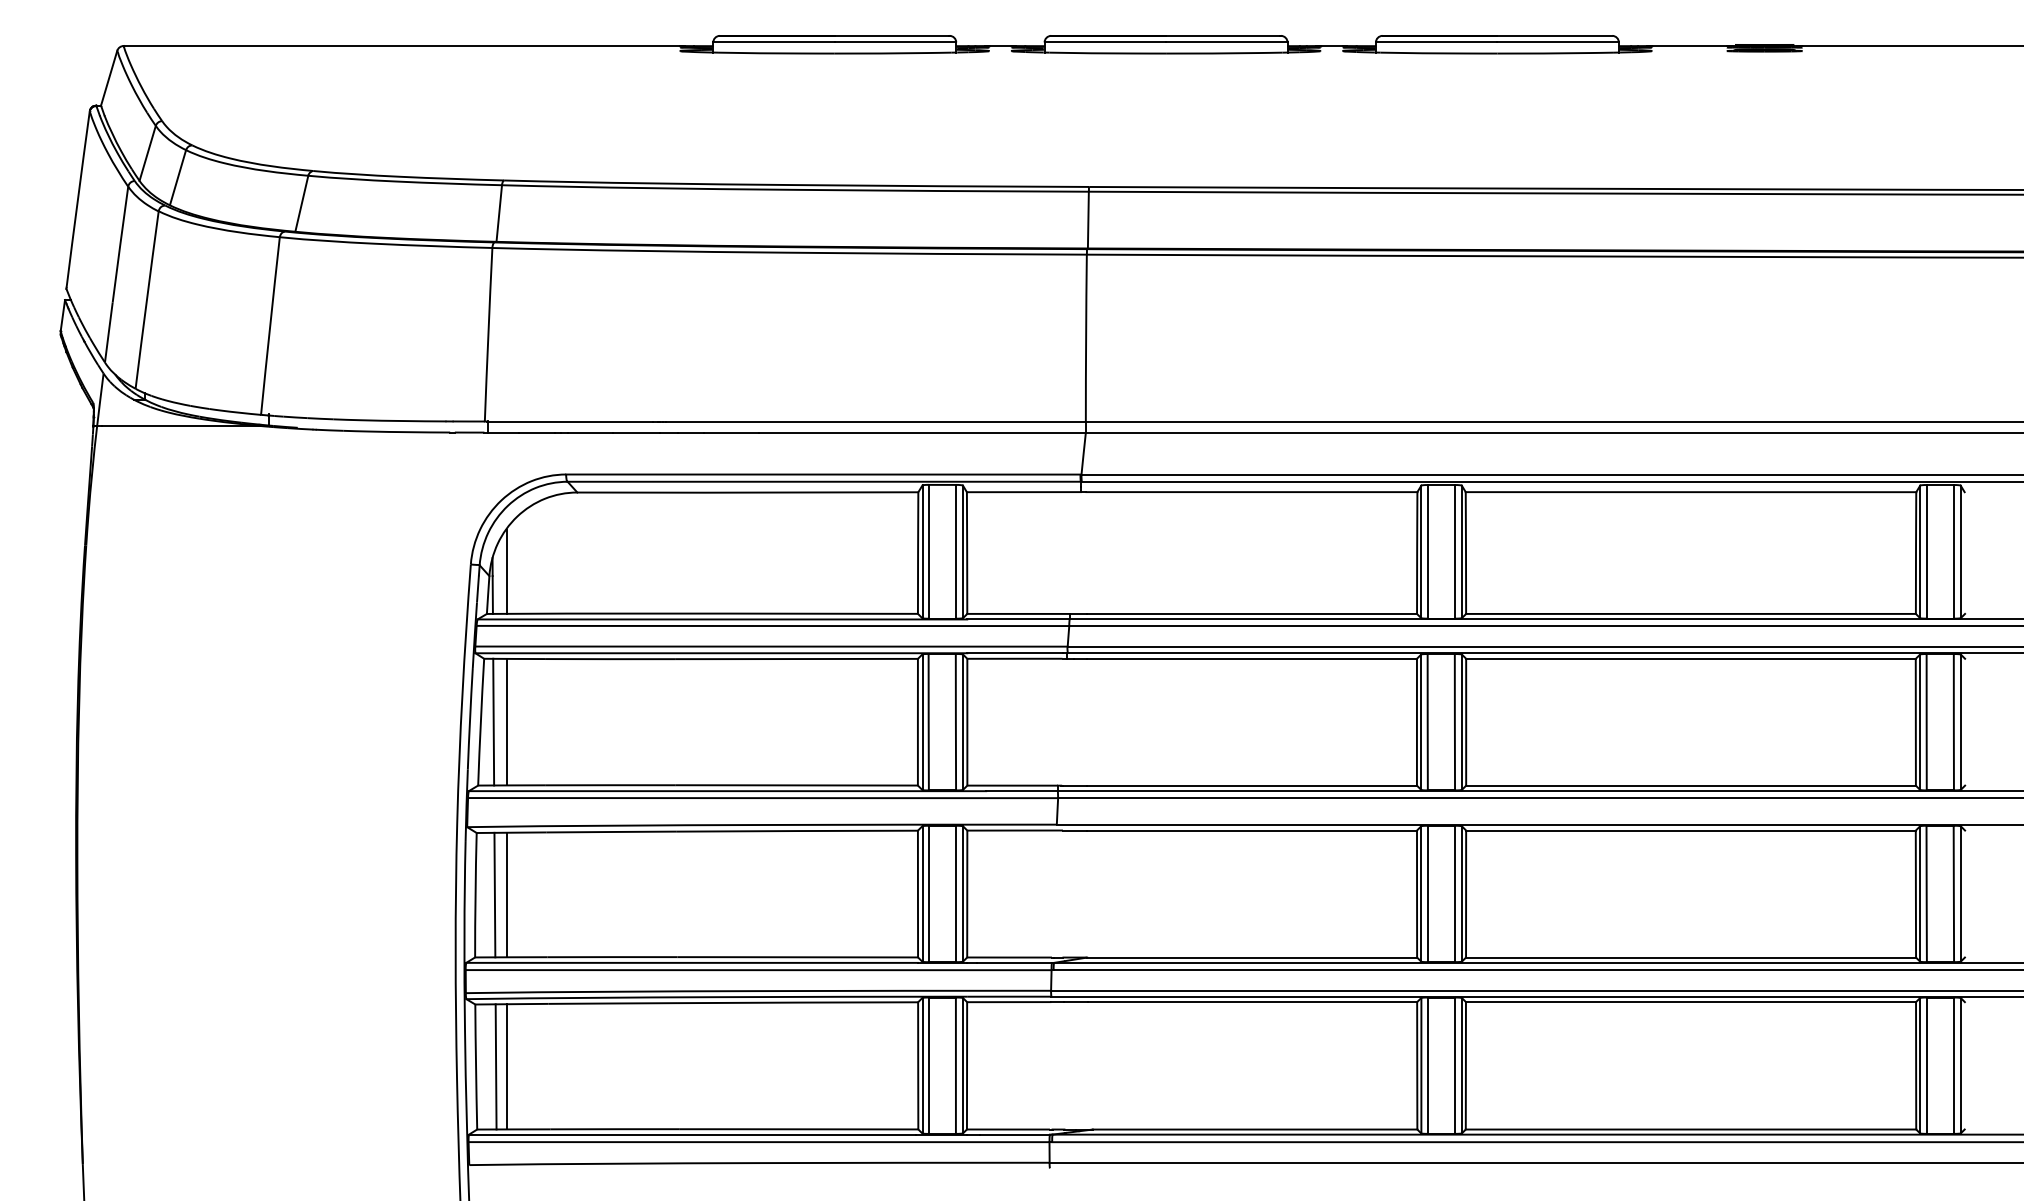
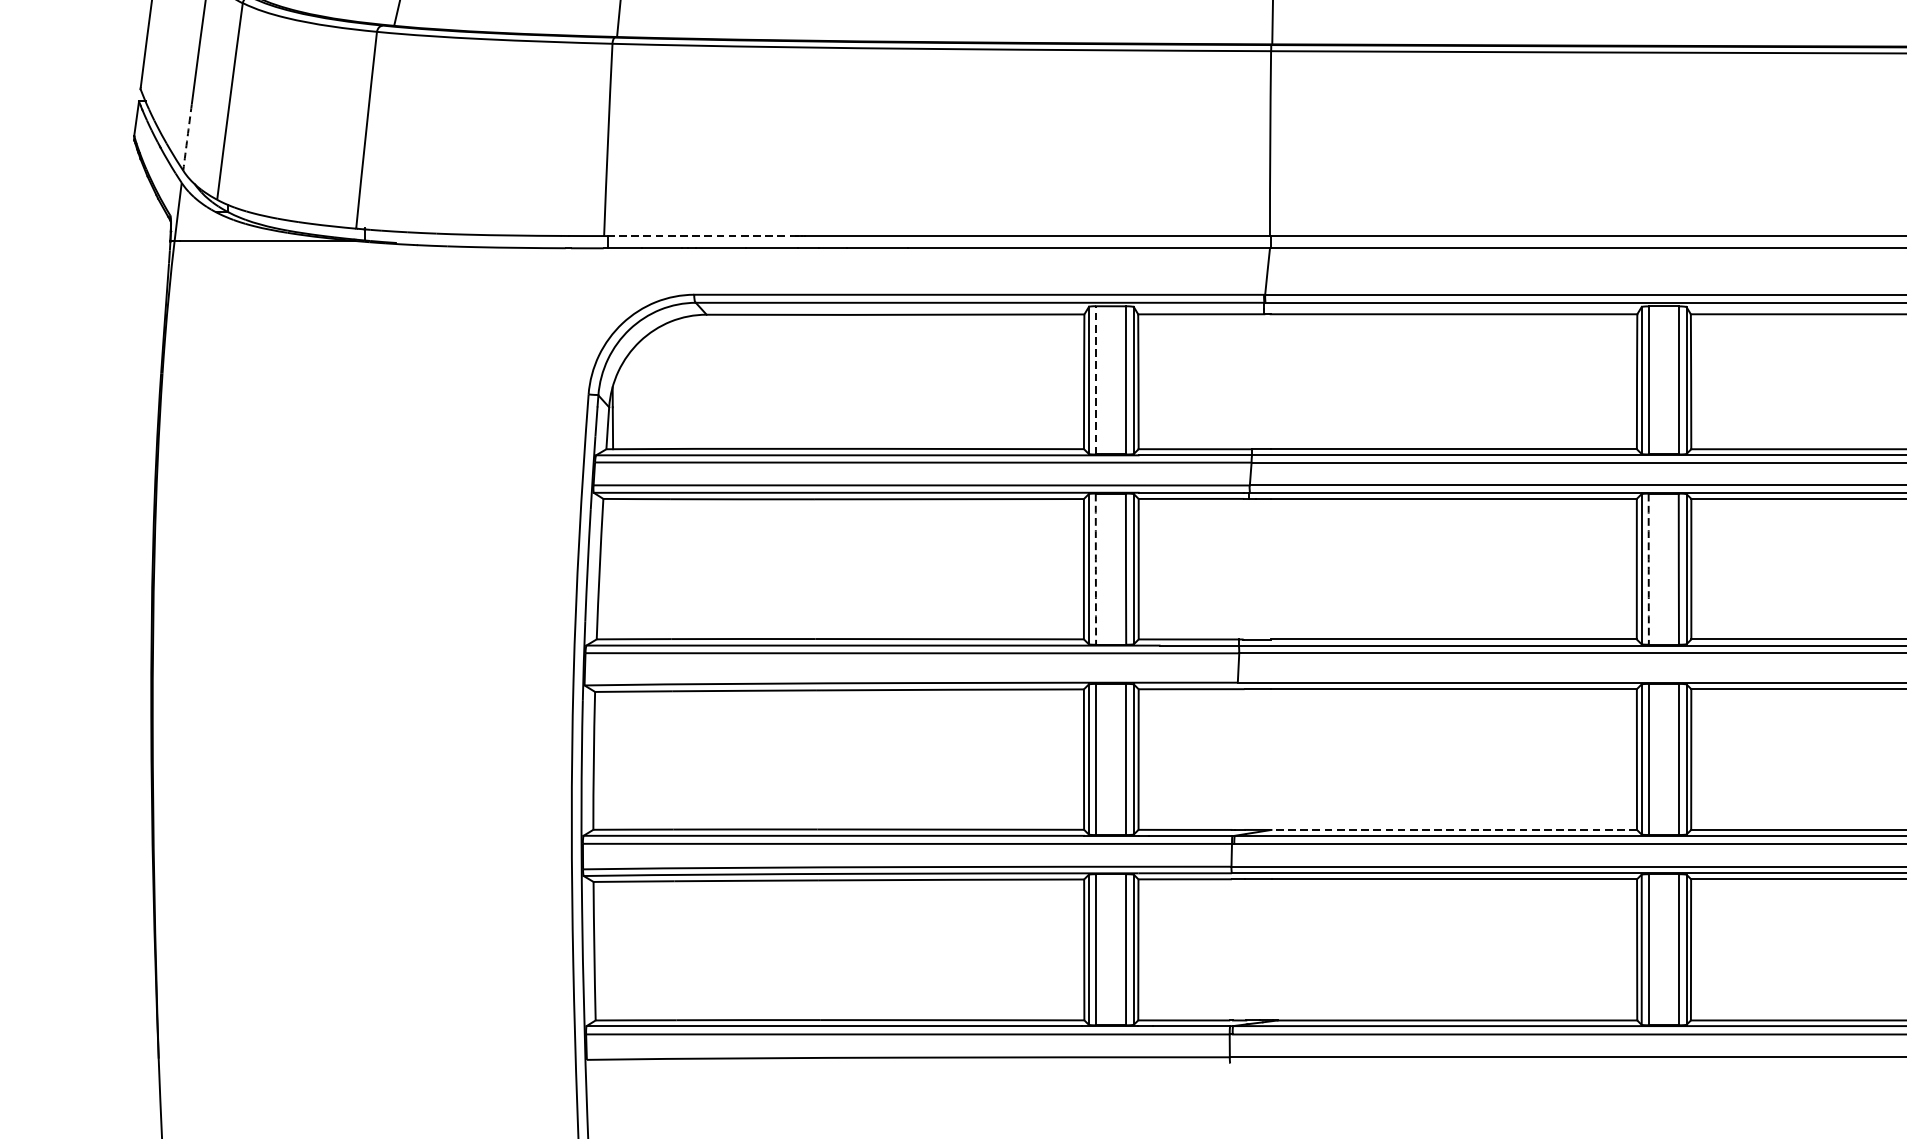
arc: (108, 332) -> (187, 137), solid -> dashed
line: (570, 421) -> (699, 236), solid -> dashed
line: (928, 551) -> (1095, 380), solid -> dashed
line: (506, 571) -> (628, 402), removed
line: (493, 721) -> (613, 568), removed
line: (506, 721) -> (628, 568), removed
arc: (928, 722) -> (1095, 569), solid -> dashed
arc: (1427, 722) -> (1648, 569), solid -> dashed
line: (494, 894) -> (614, 760), removed
line: (506, 894) -> (628, 760), removed
line: (1252, 957) -> (1454, 829), solid -> dashed
line: (495, 1066) -> (615, 950), removed
line: (506, 1066) -> (628, 950), removed

